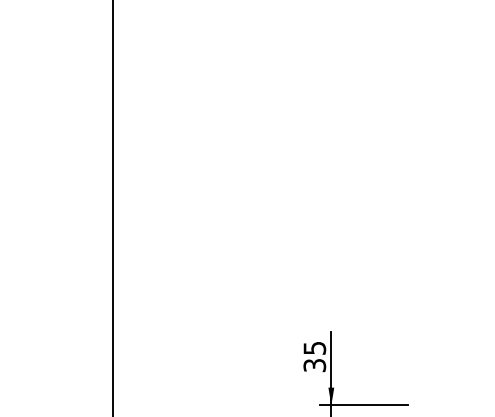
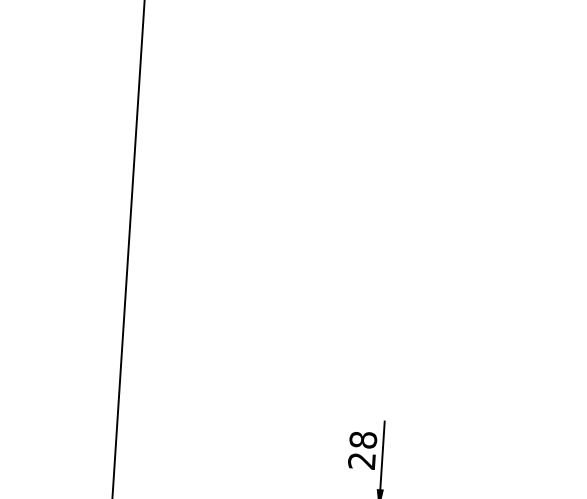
text: (314, 356) -> (362, 450), 35 -> 28

